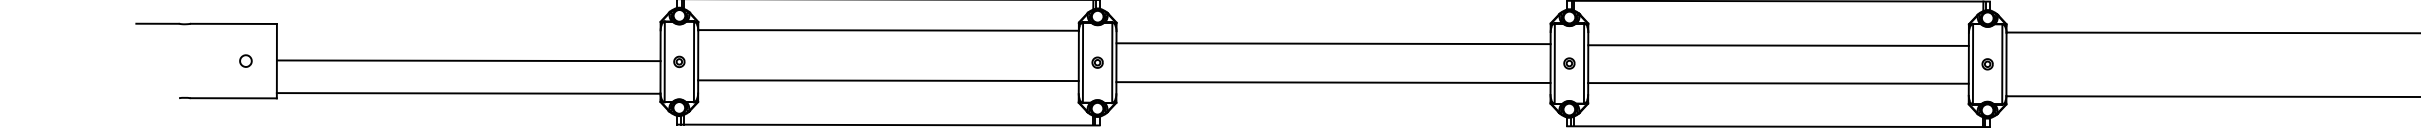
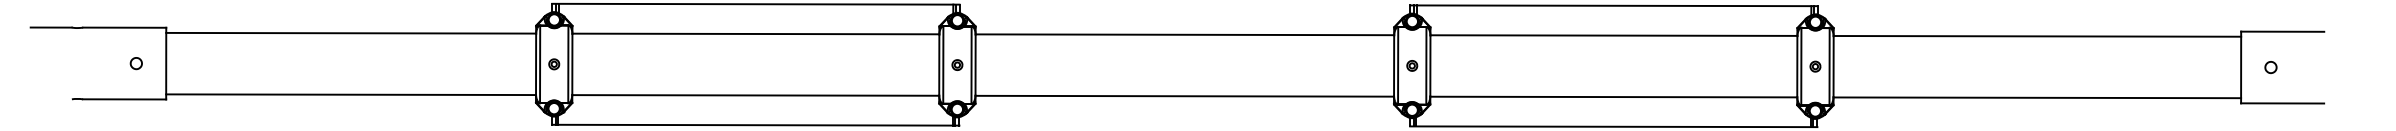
line: (1333, 43) -> (1184, 34), moved
line: (1778, 45) -> (1613, 35), moved
line: (469, 60) -> (351, 32), moved
line: (888, 80) -> (755, 95), moved
line: (1333, 81) -> (1184, 95), moved
line: (1778, 82) -> (1613, 96), moved

